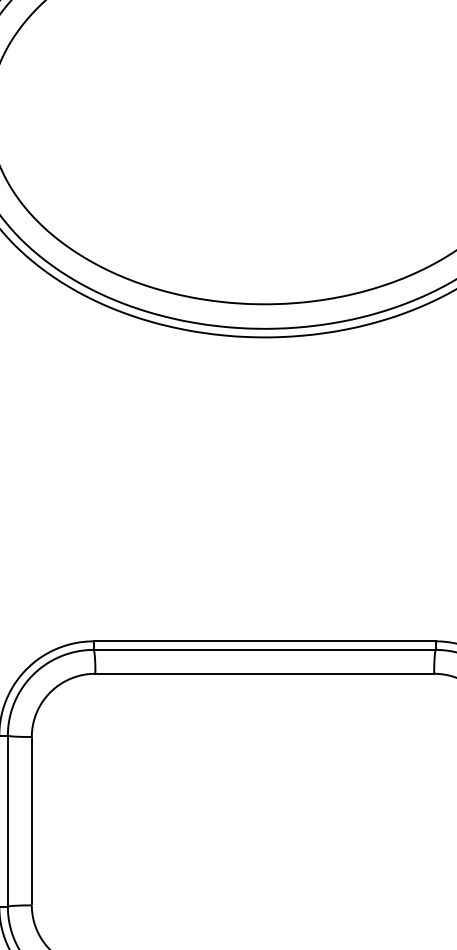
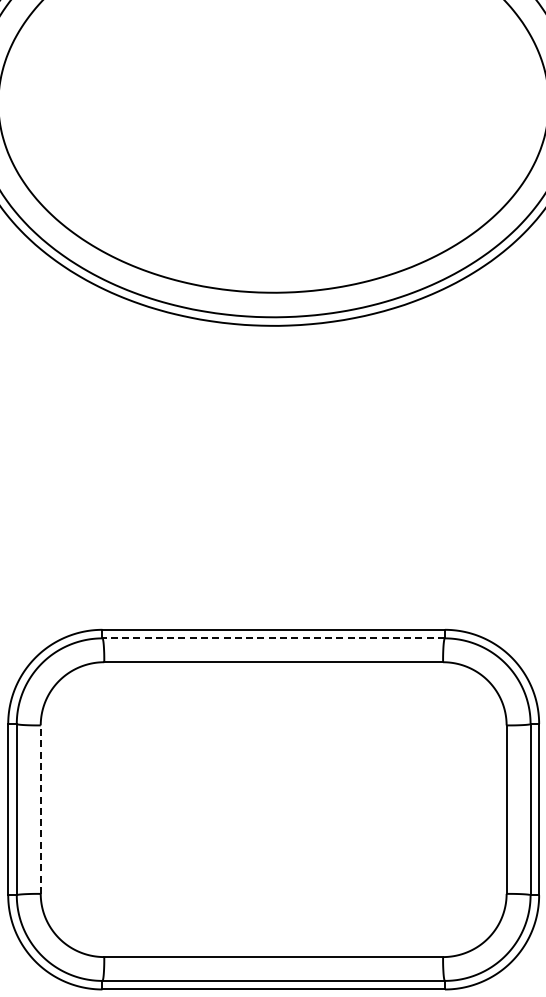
line: (264, 650) -> (273, 638), solid -> dashed
line: (31, 821) -> (40, 809), solid -> dashed

